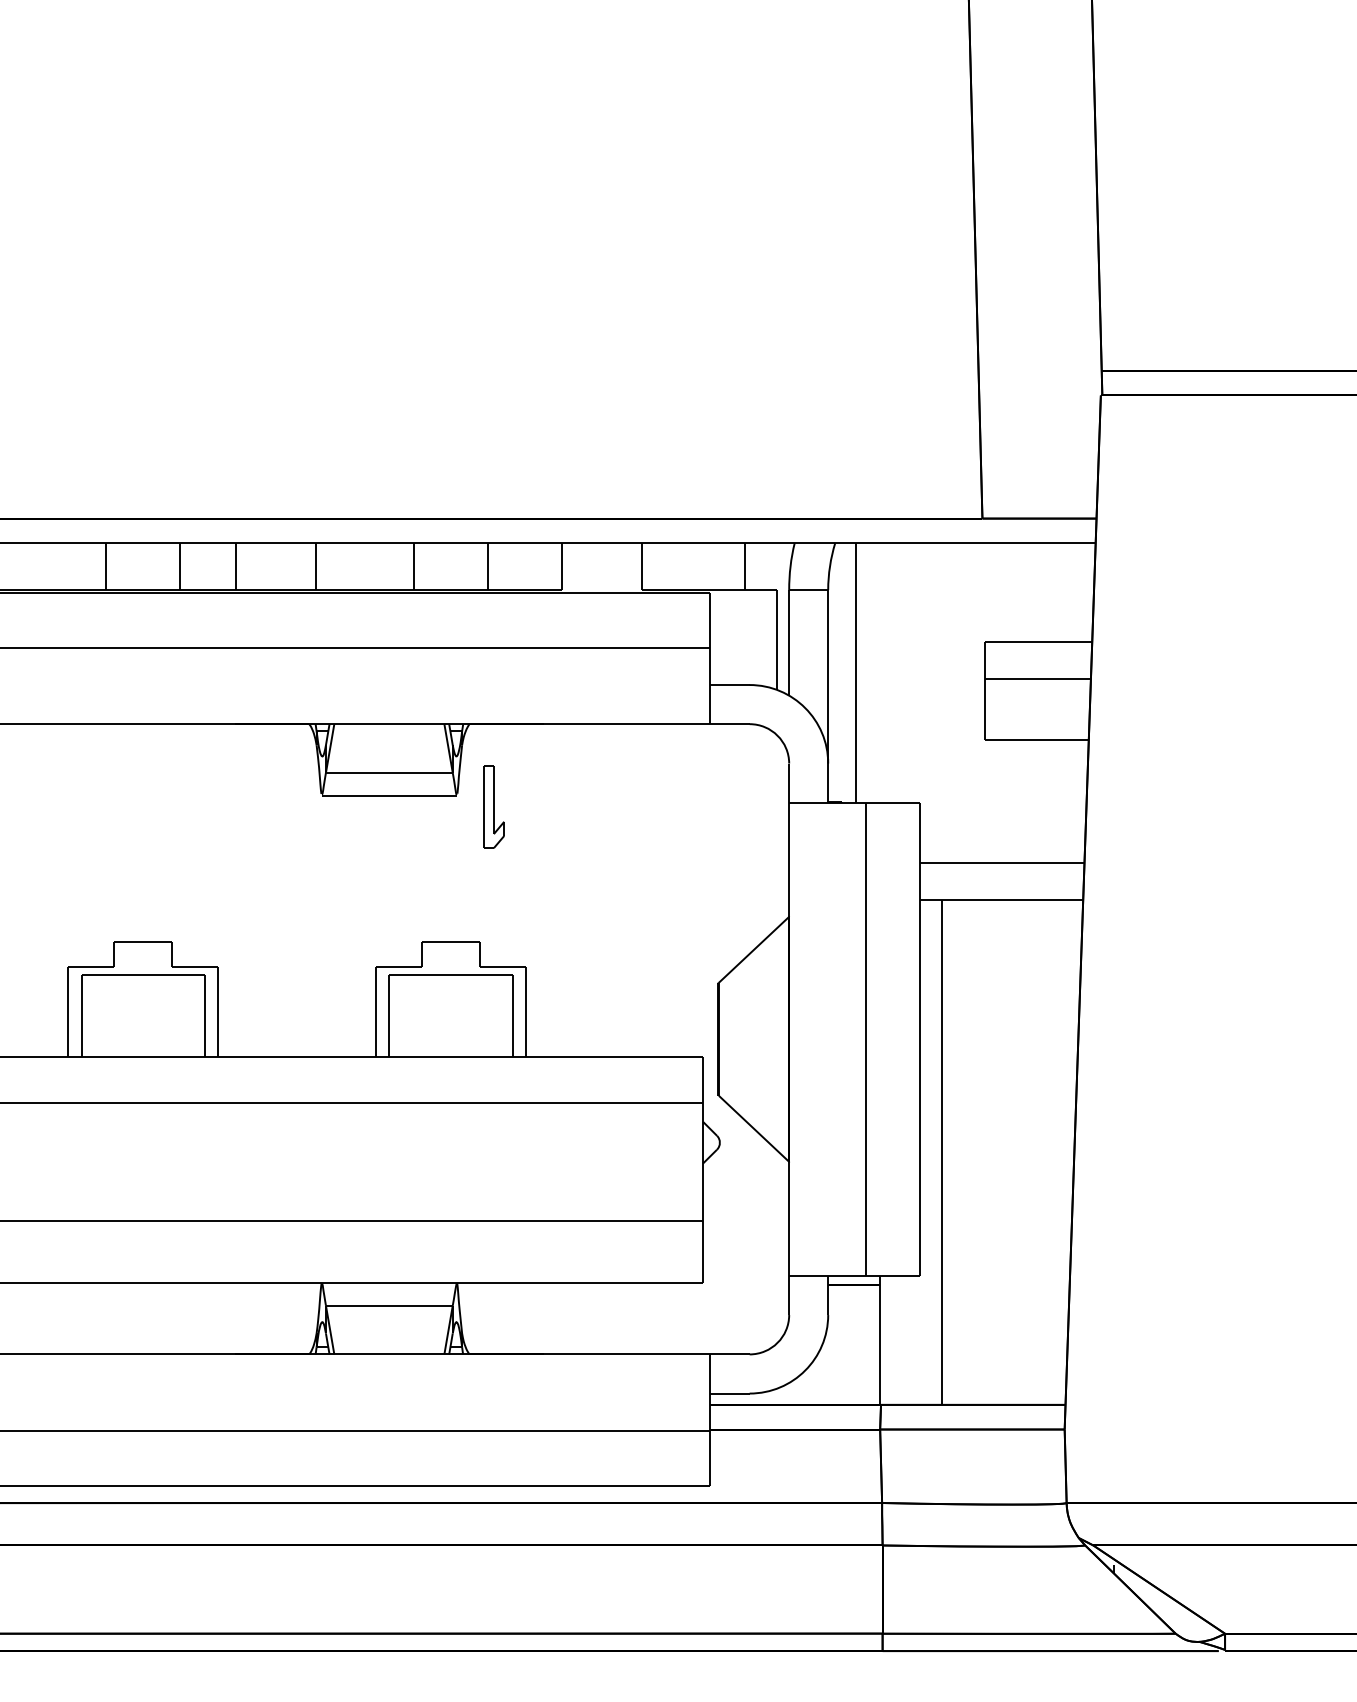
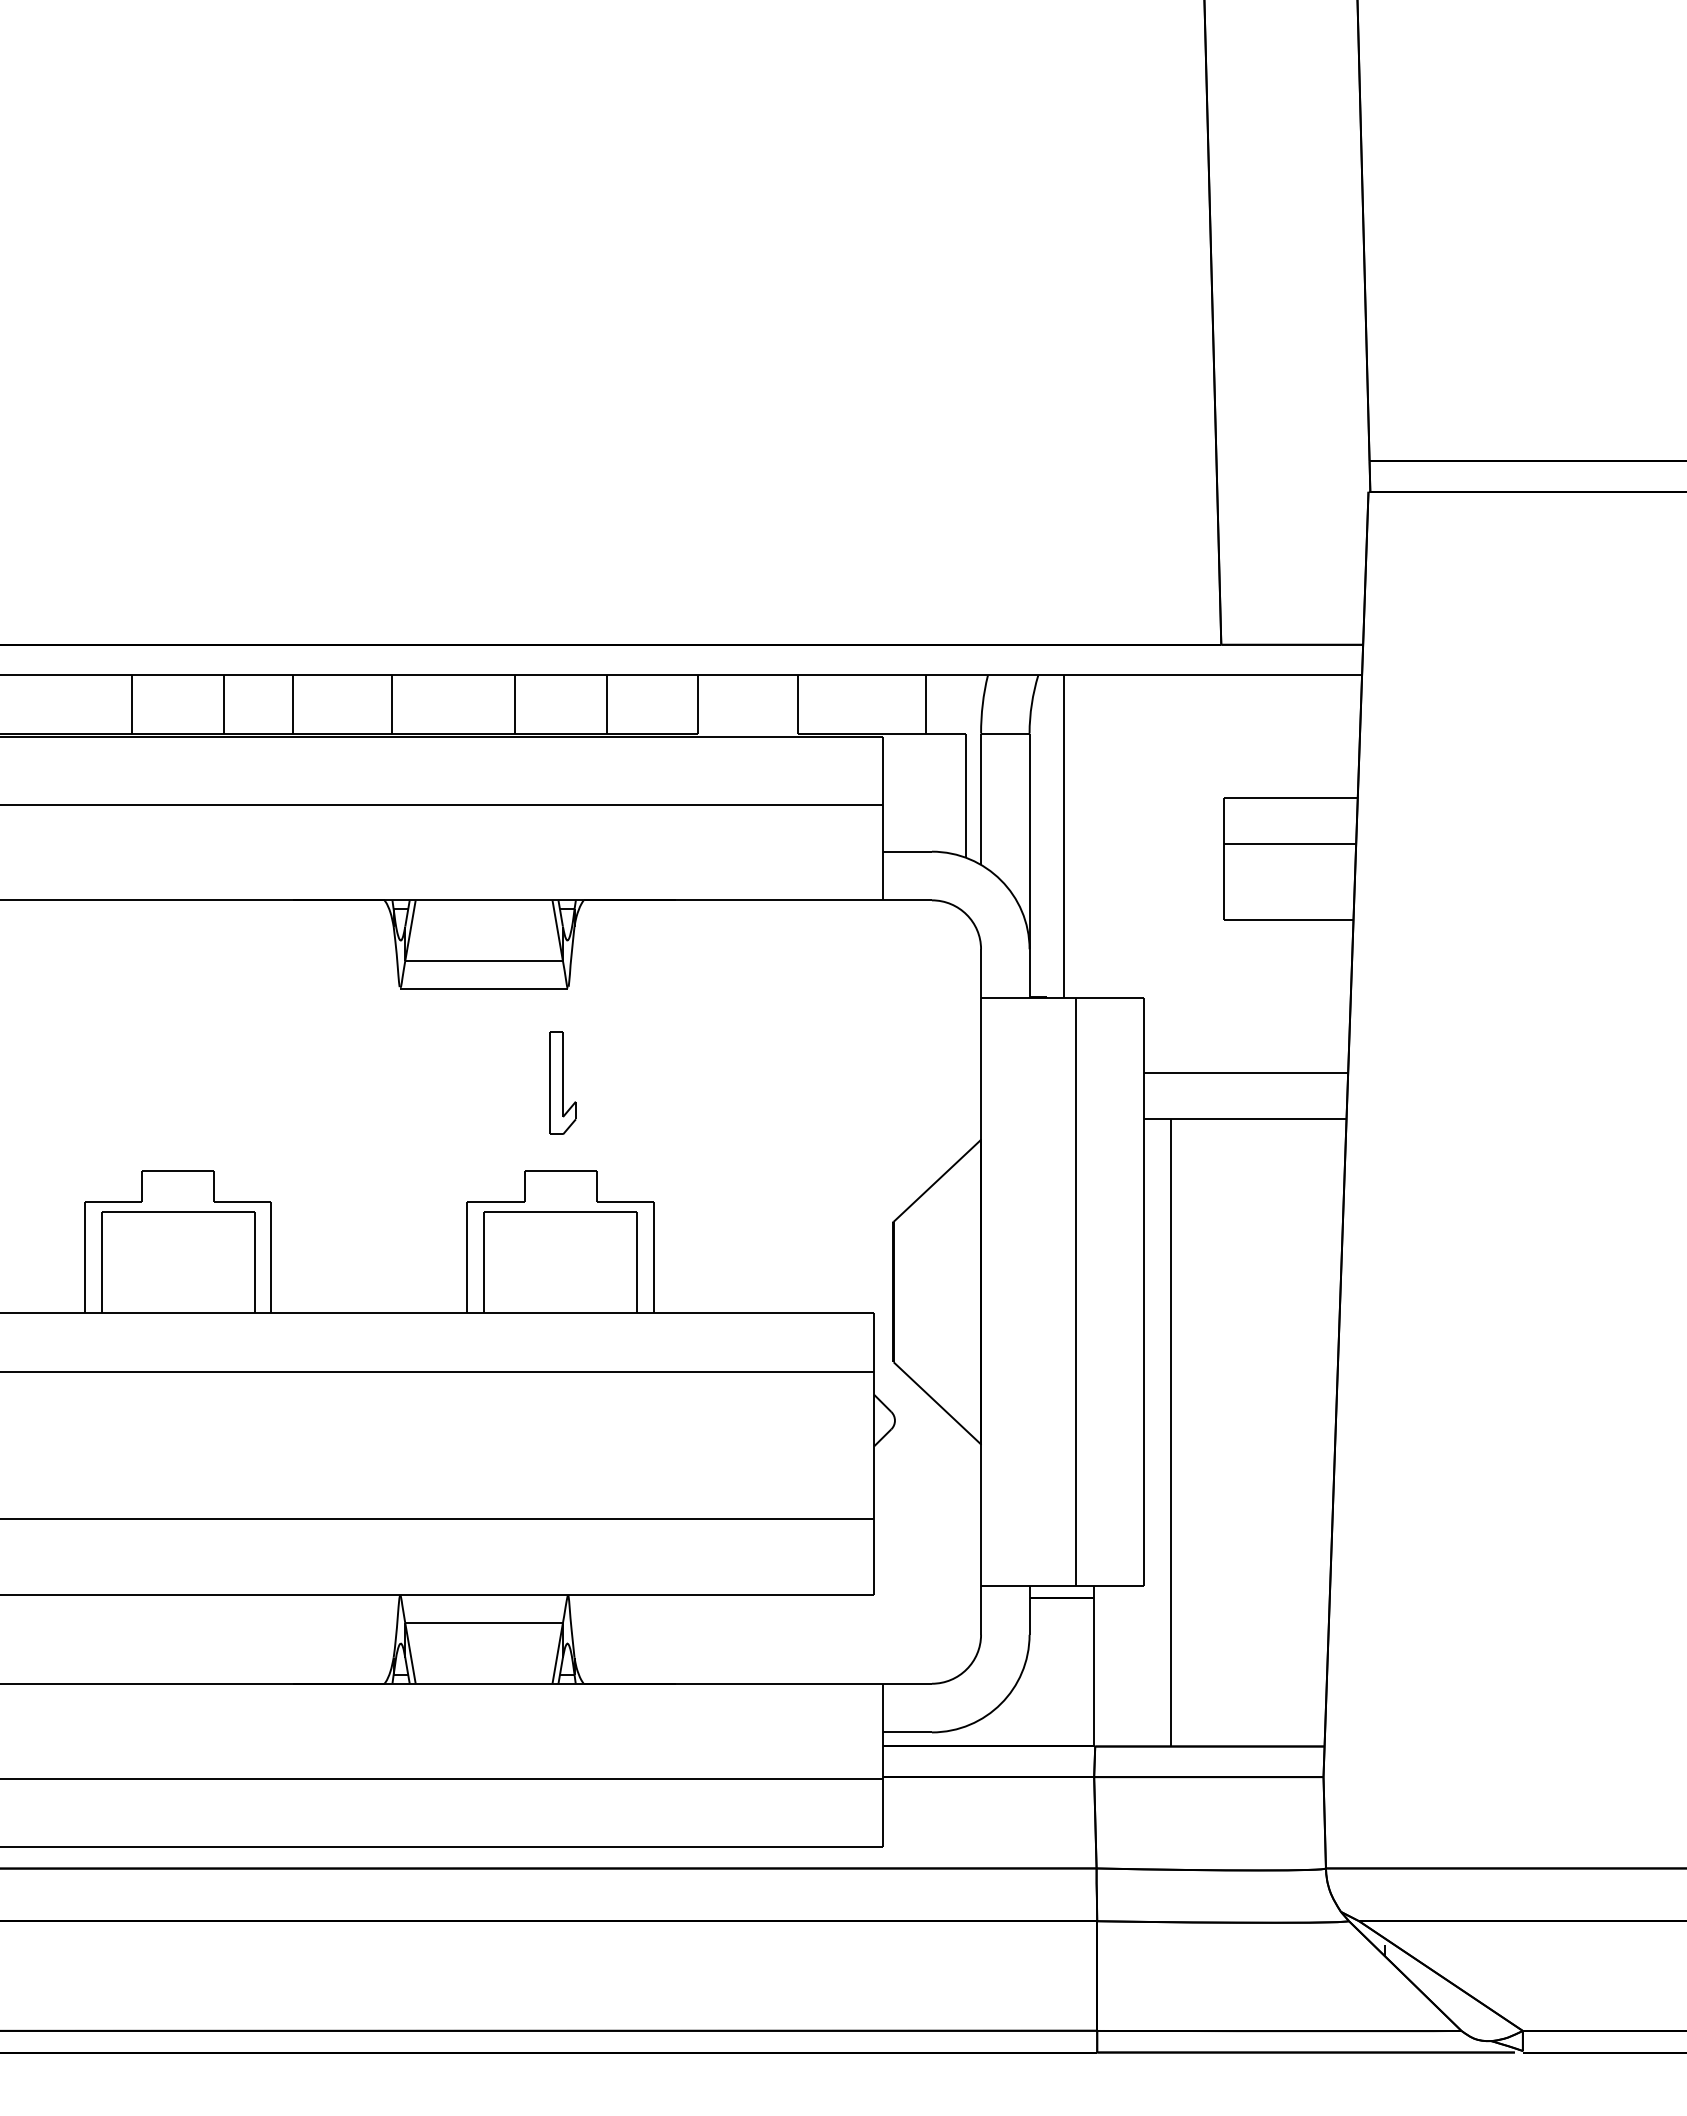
part: (493, 806) -> (562, 1082), moved

